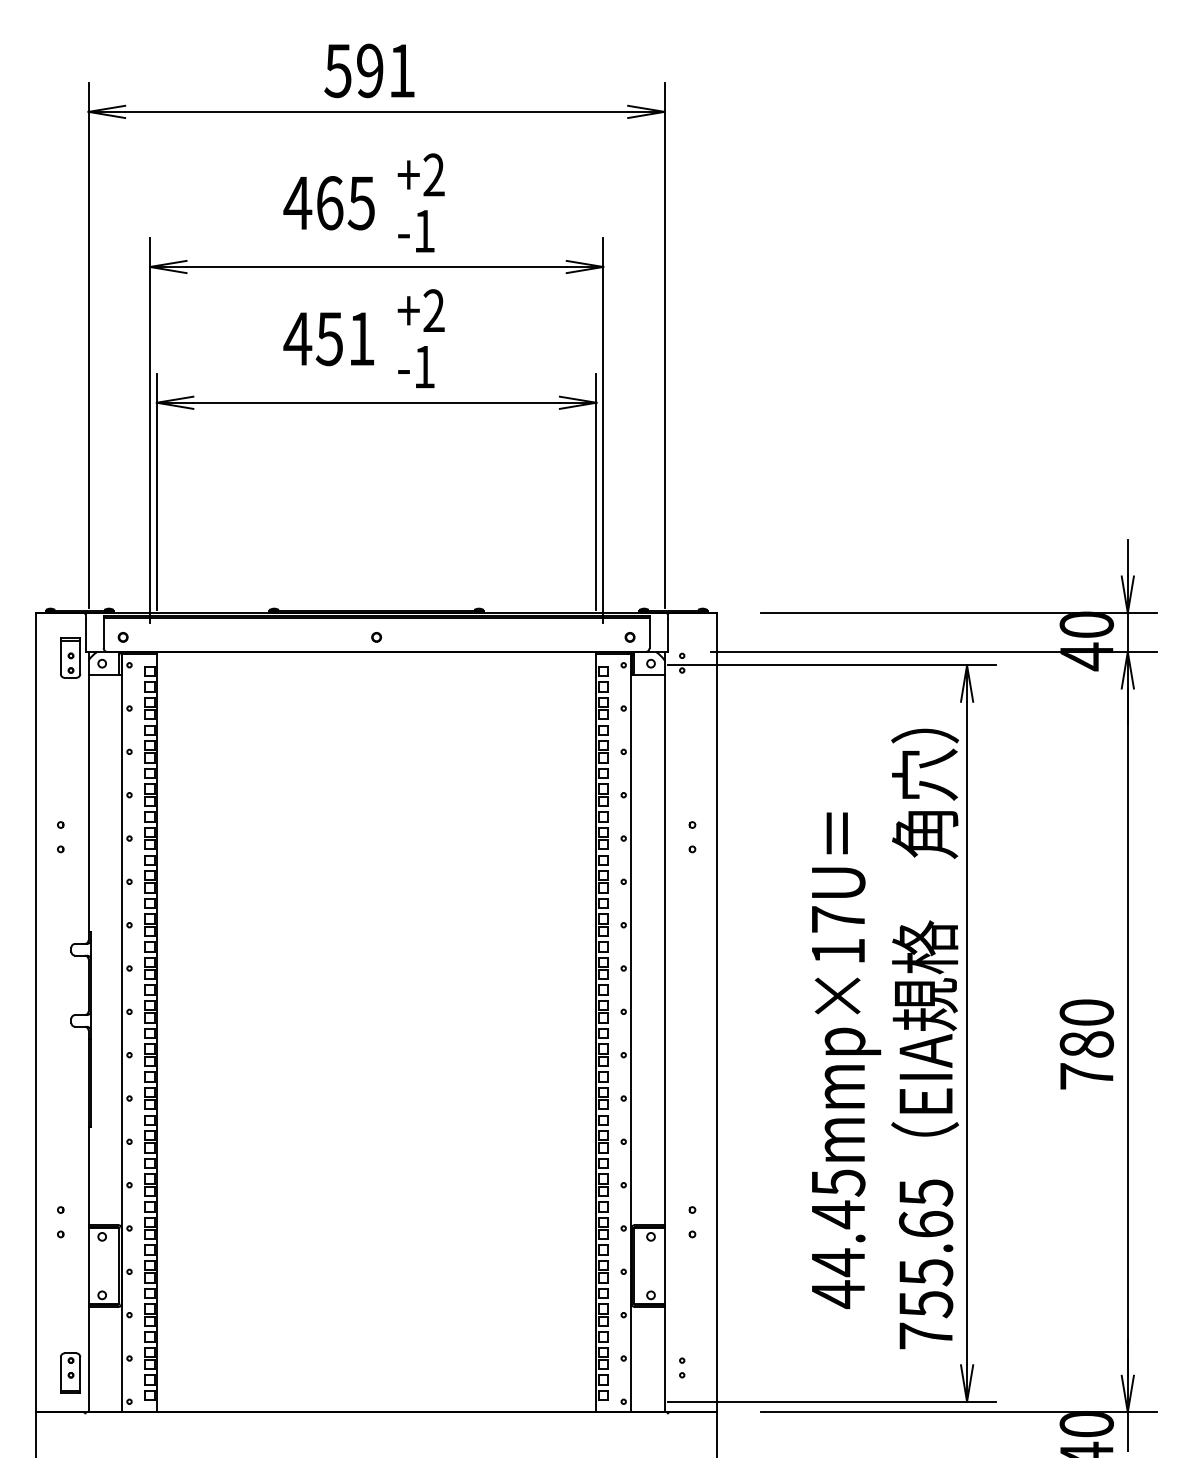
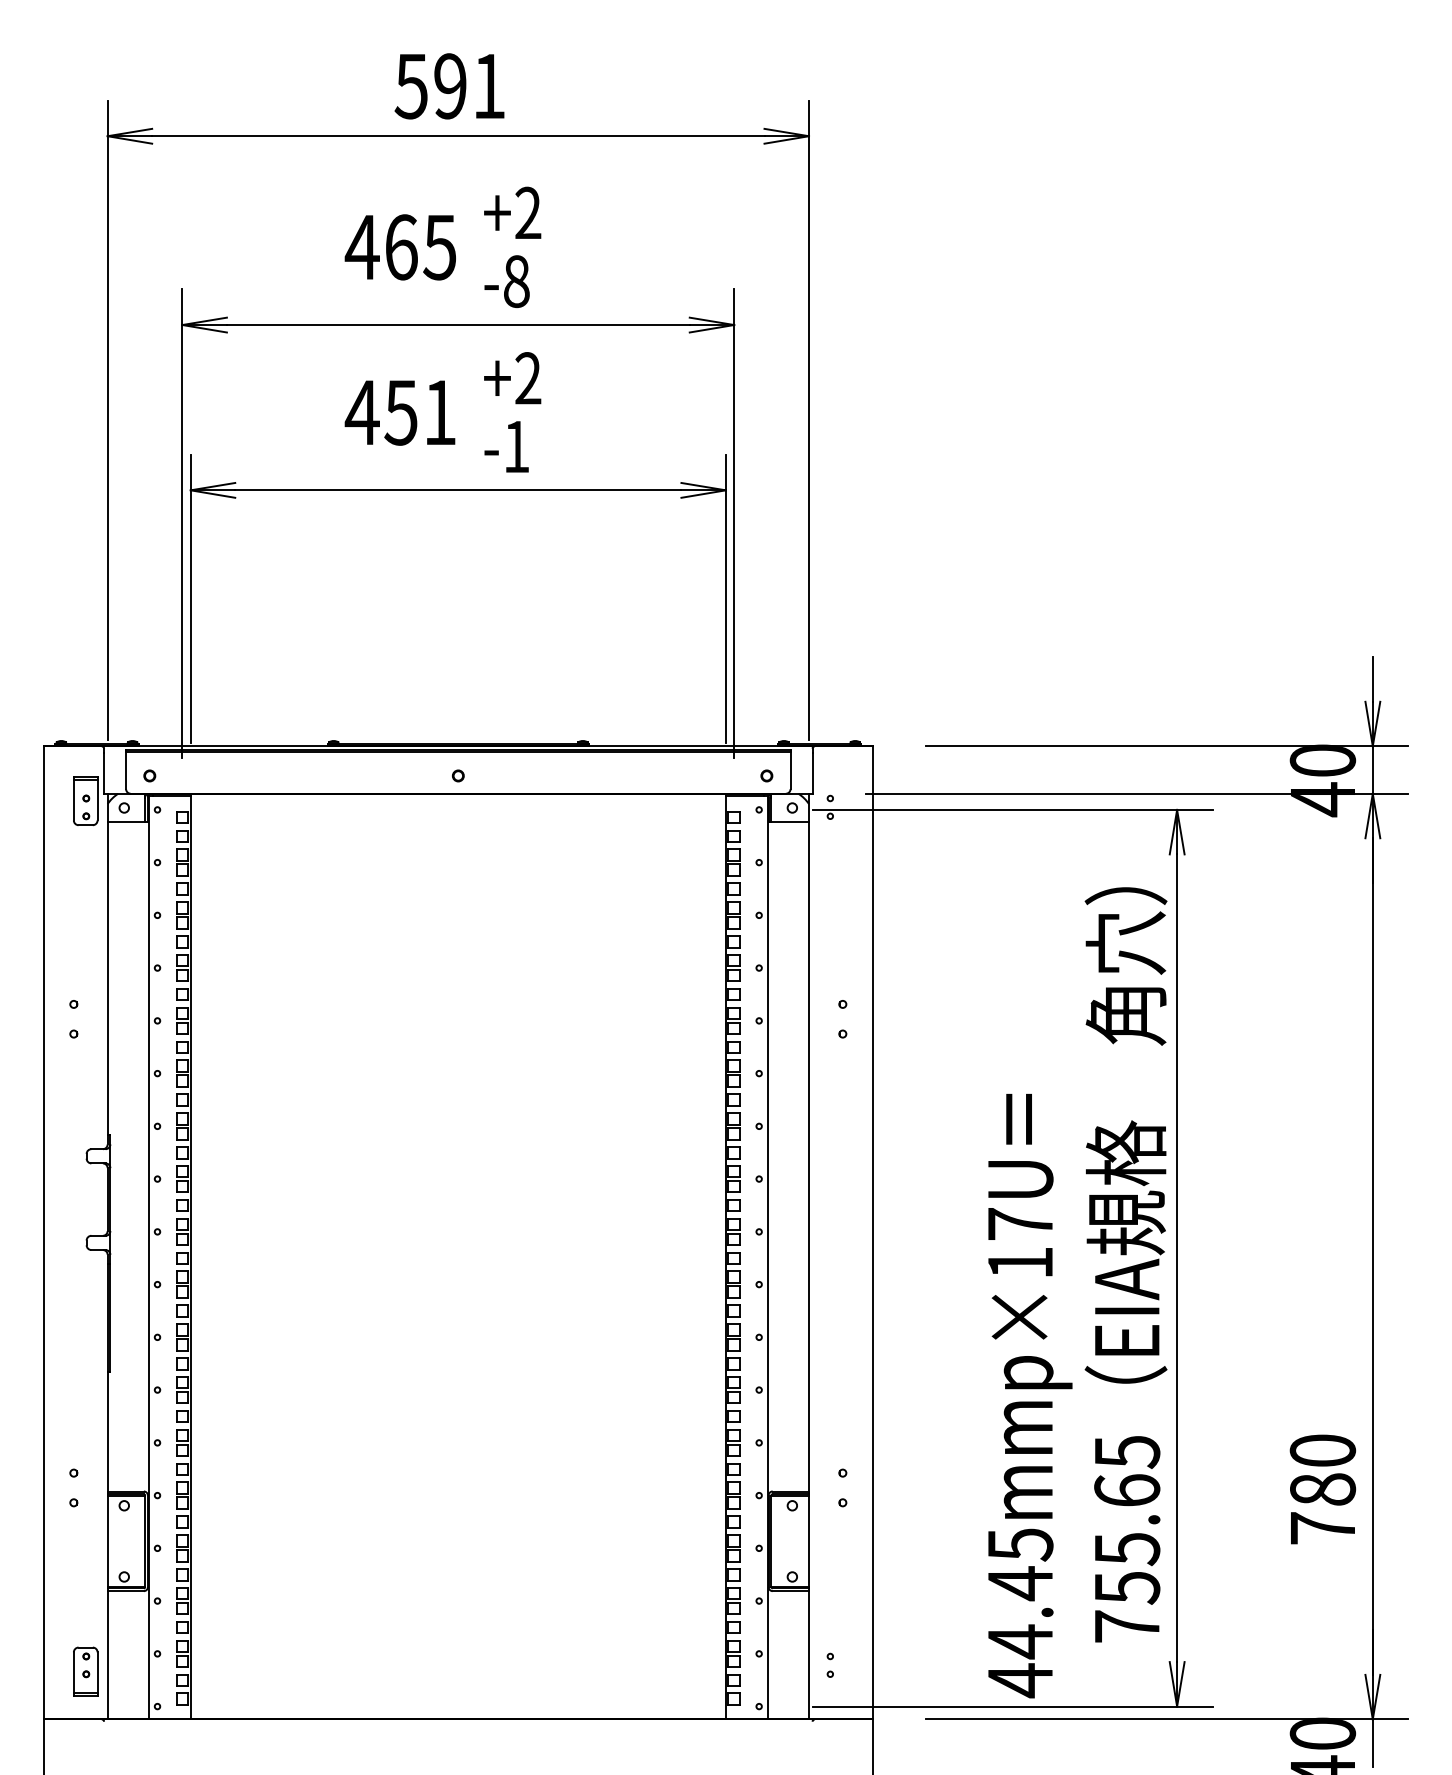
text: (424, 230) -> (516, 280), -1 -> -8
text: (1086, 1044) -> (1322, 1489), moved
text: (846, 1060) -> (1030, 1395), moved

